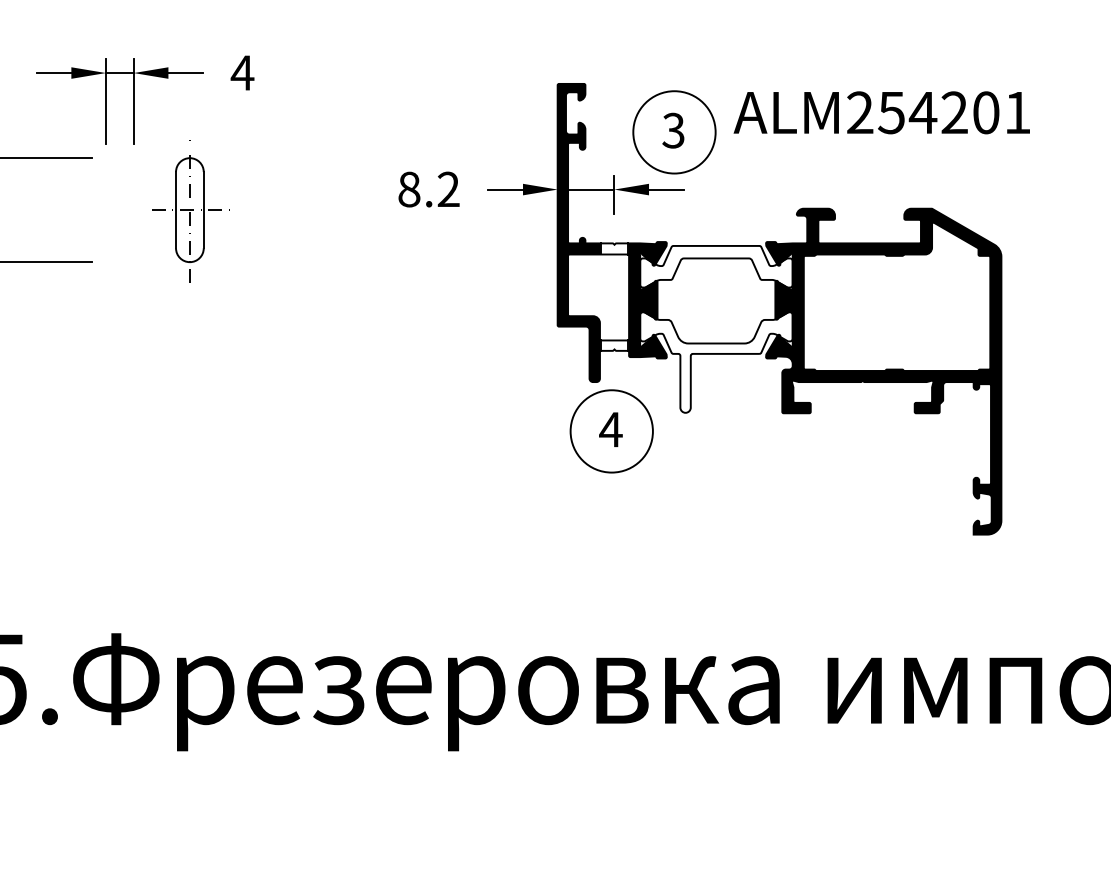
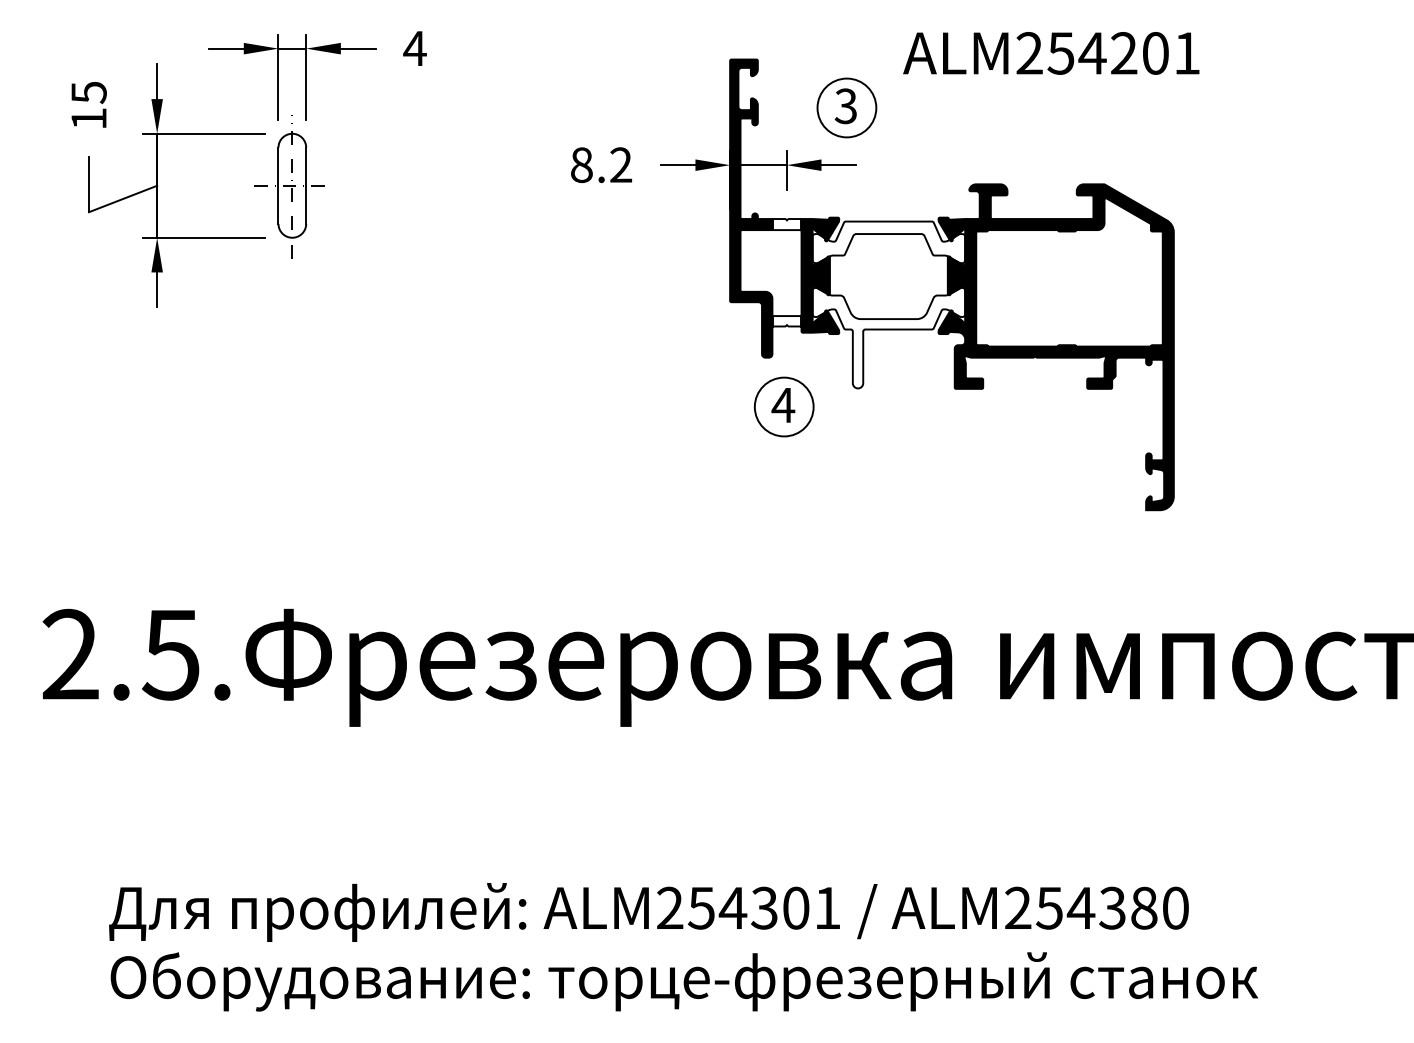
text: (882, 112) -> (1051, 53), moved
circle: (674, 131) -> (846, 107), size x0.71
part: (187, 210) -> (289, 186), moved
circle: (611, 430) -> (783, 406), size x0.71

